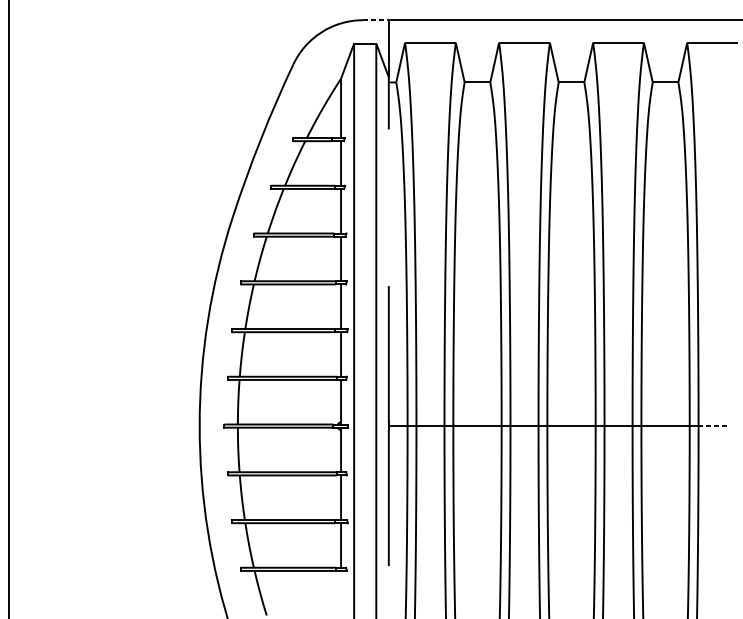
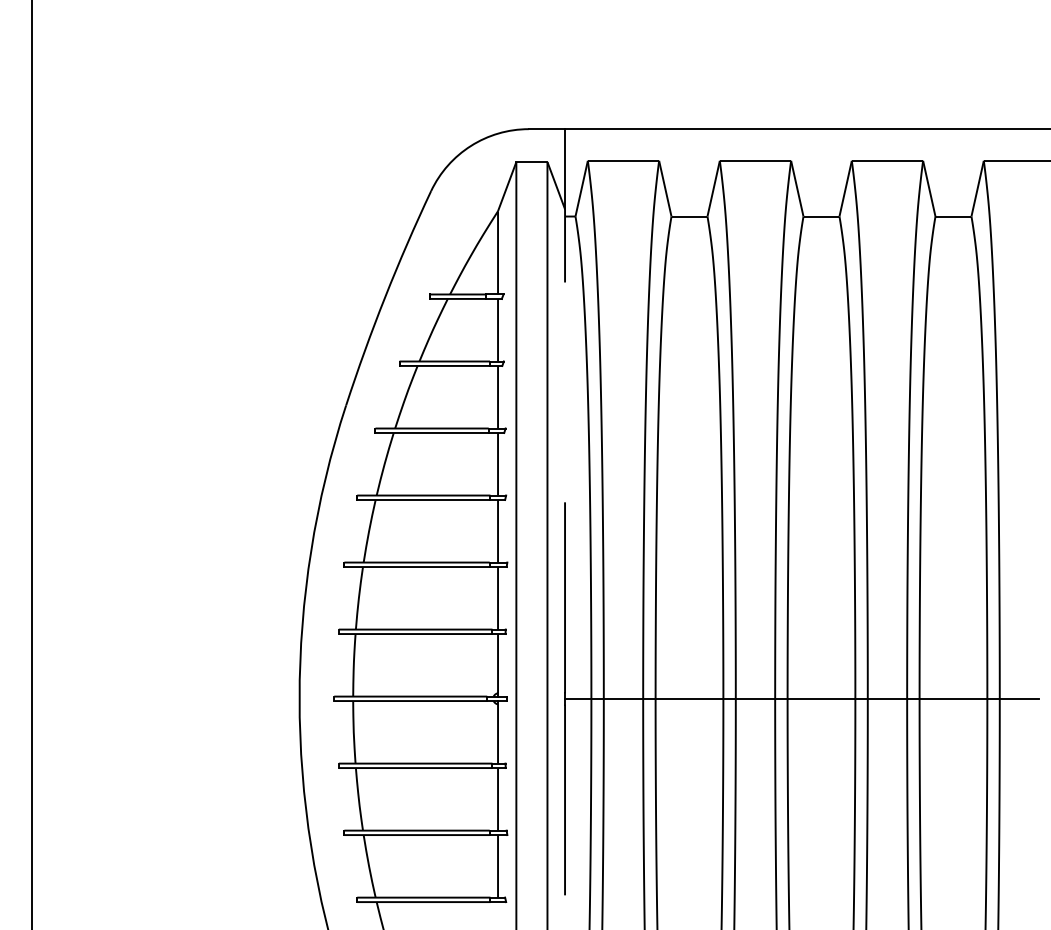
line: (376, 20) -> (547, 129), dashed -> solid
line: (712, 425) -> (1019, 698), dashed -> solid

